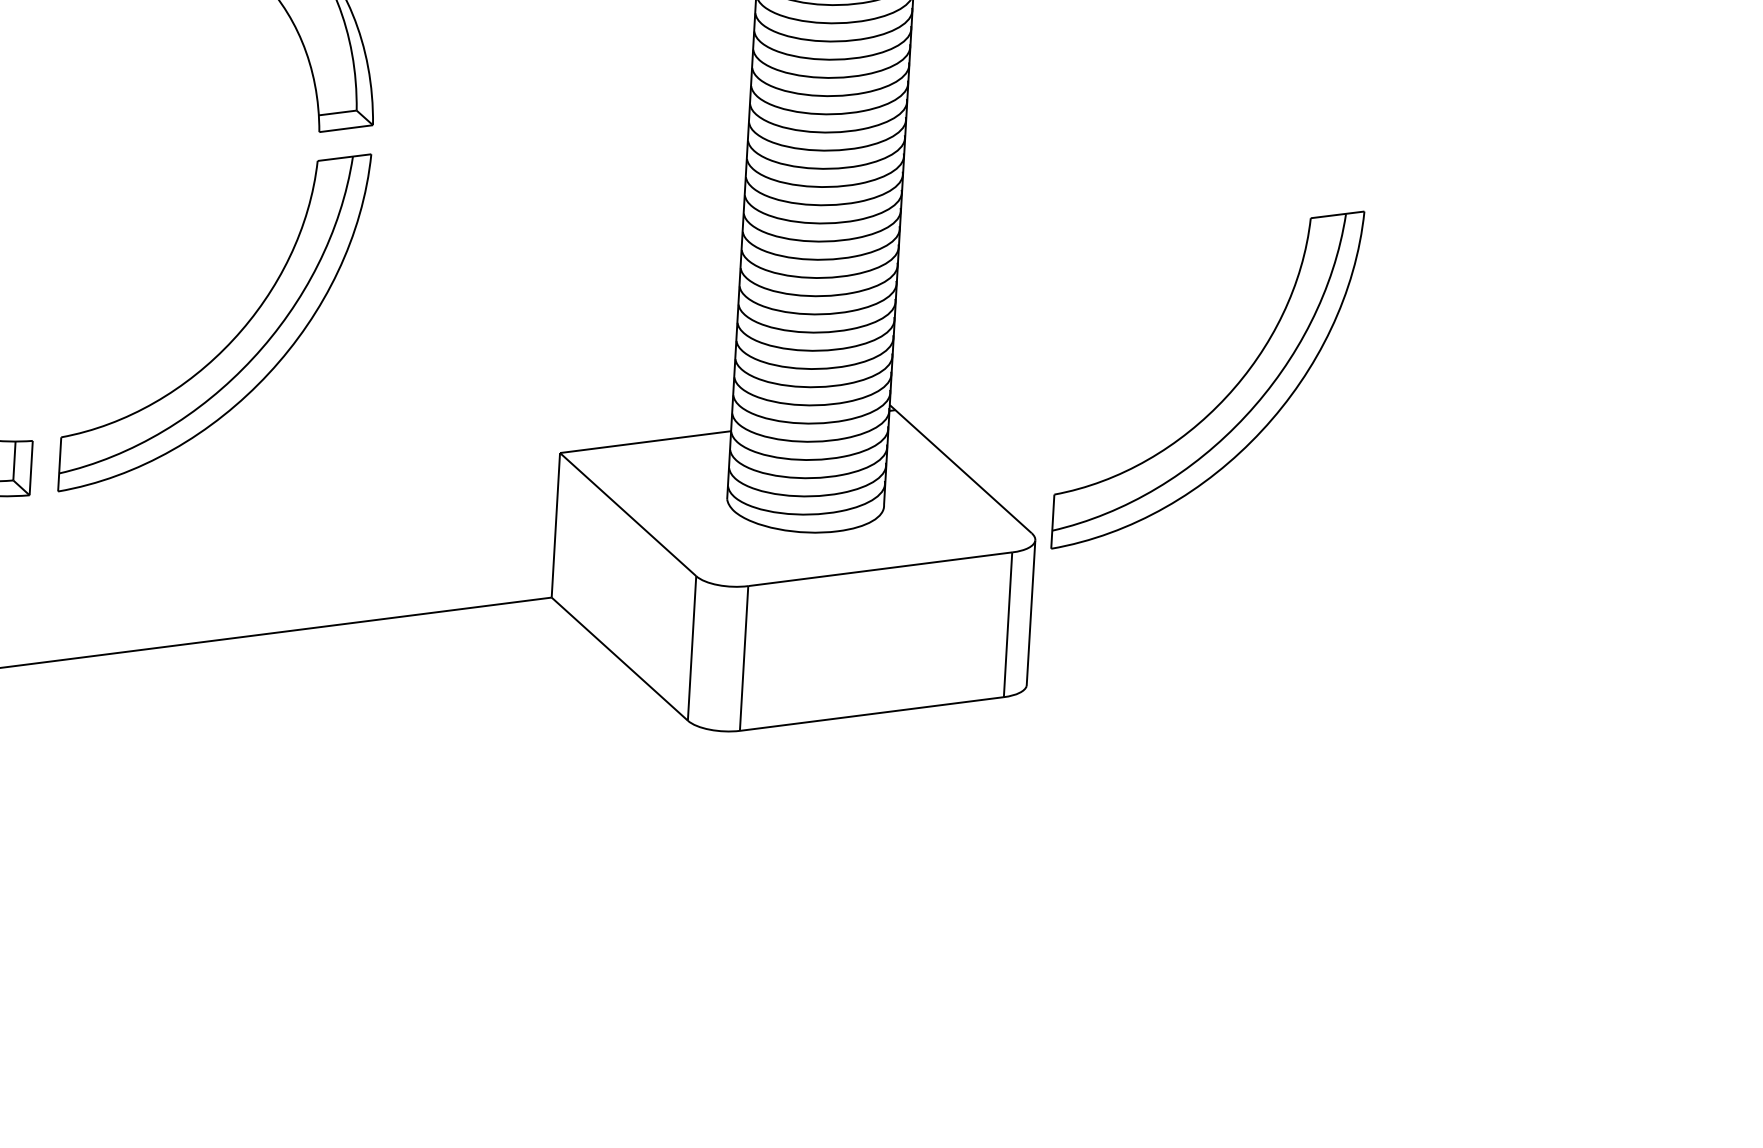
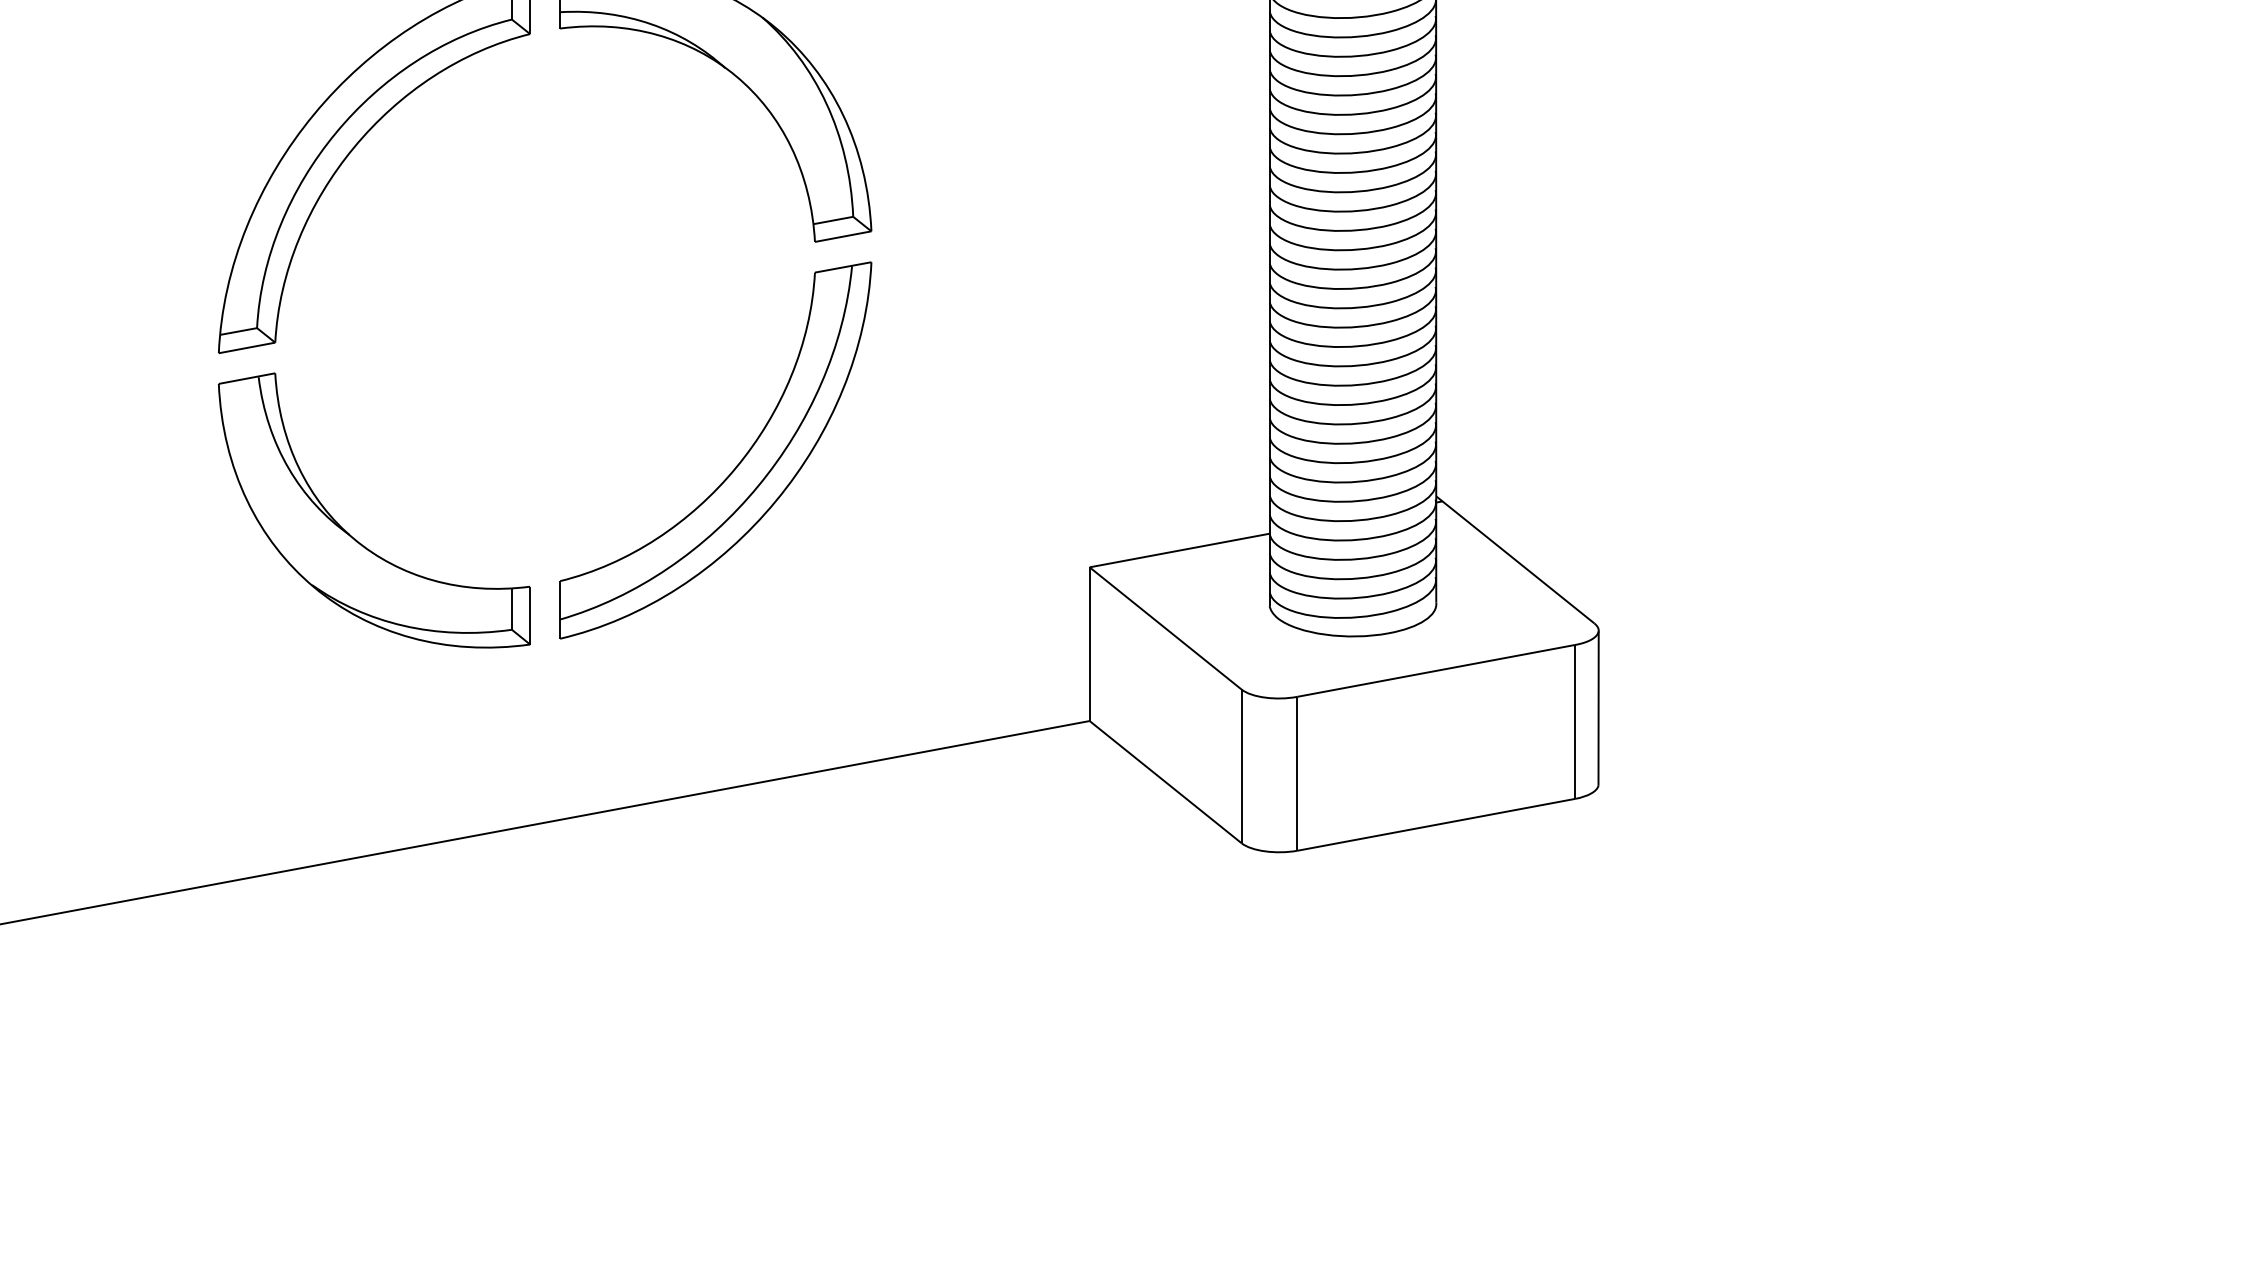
part: (1225, 396) -> (1791, 466), removed

